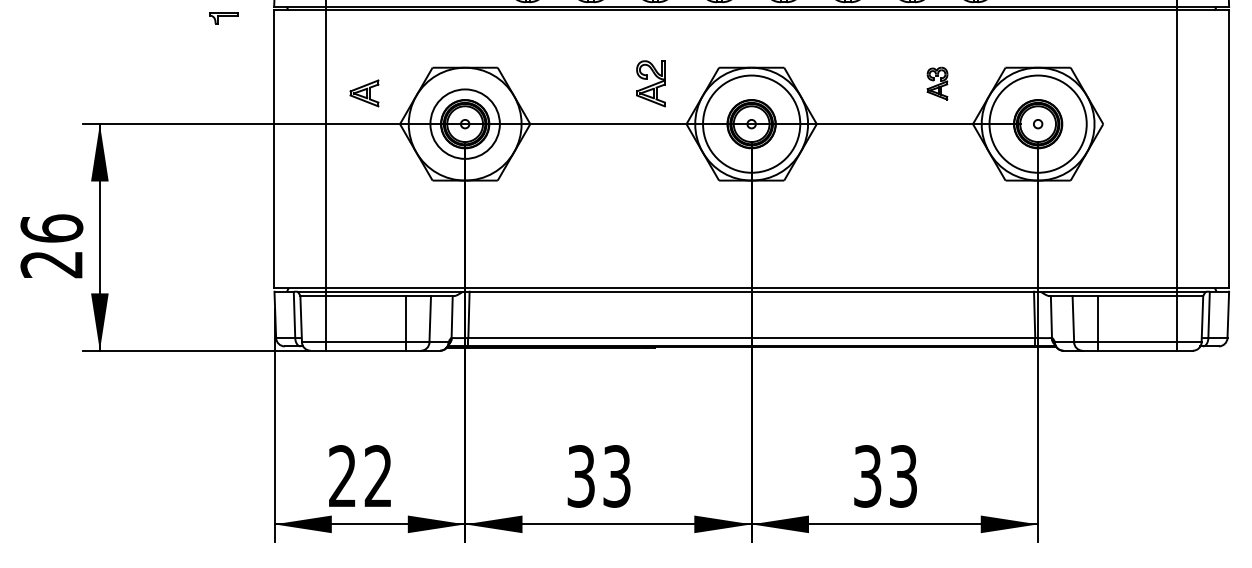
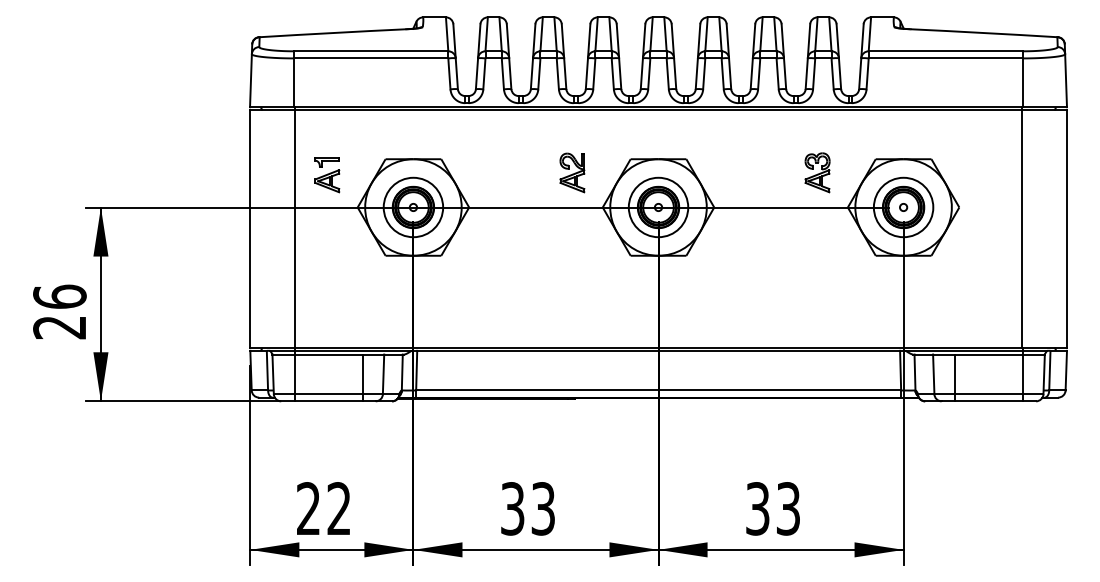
part: (223, 17) -> (326, 162), moved
part: (937, 83) -> (817, 172), size x1.43
circle: (751, 124) -> (658, 207), size x0.71
circle: (1038, 124) -> (903, 207), size x0.71

